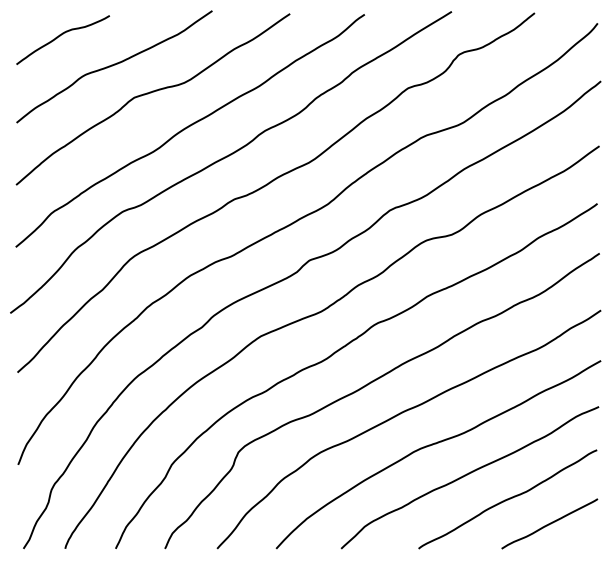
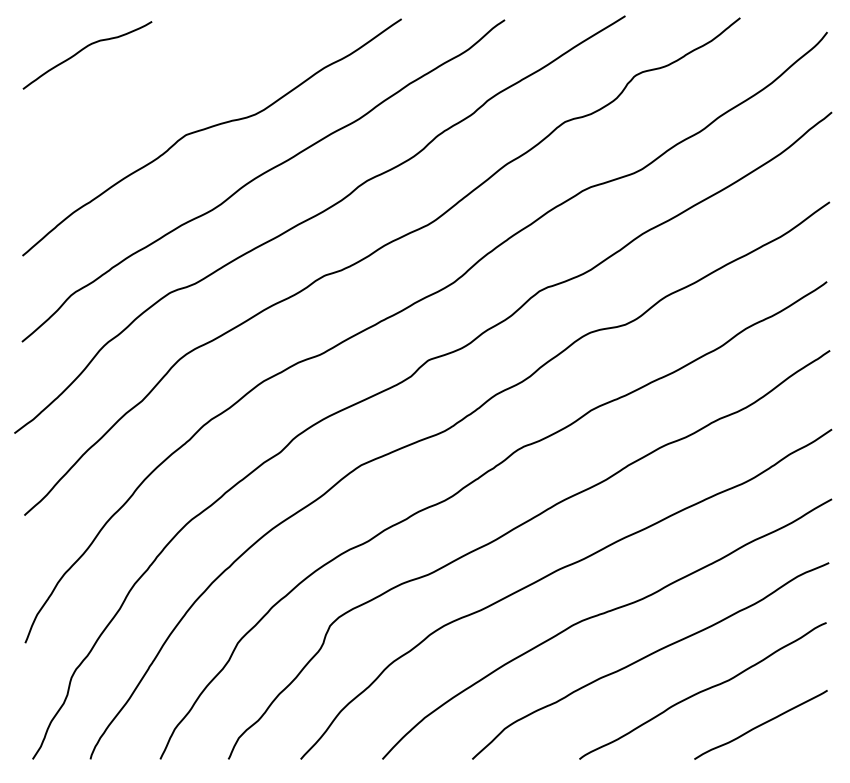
curve: (114, 65) -> (158, 90), removed

